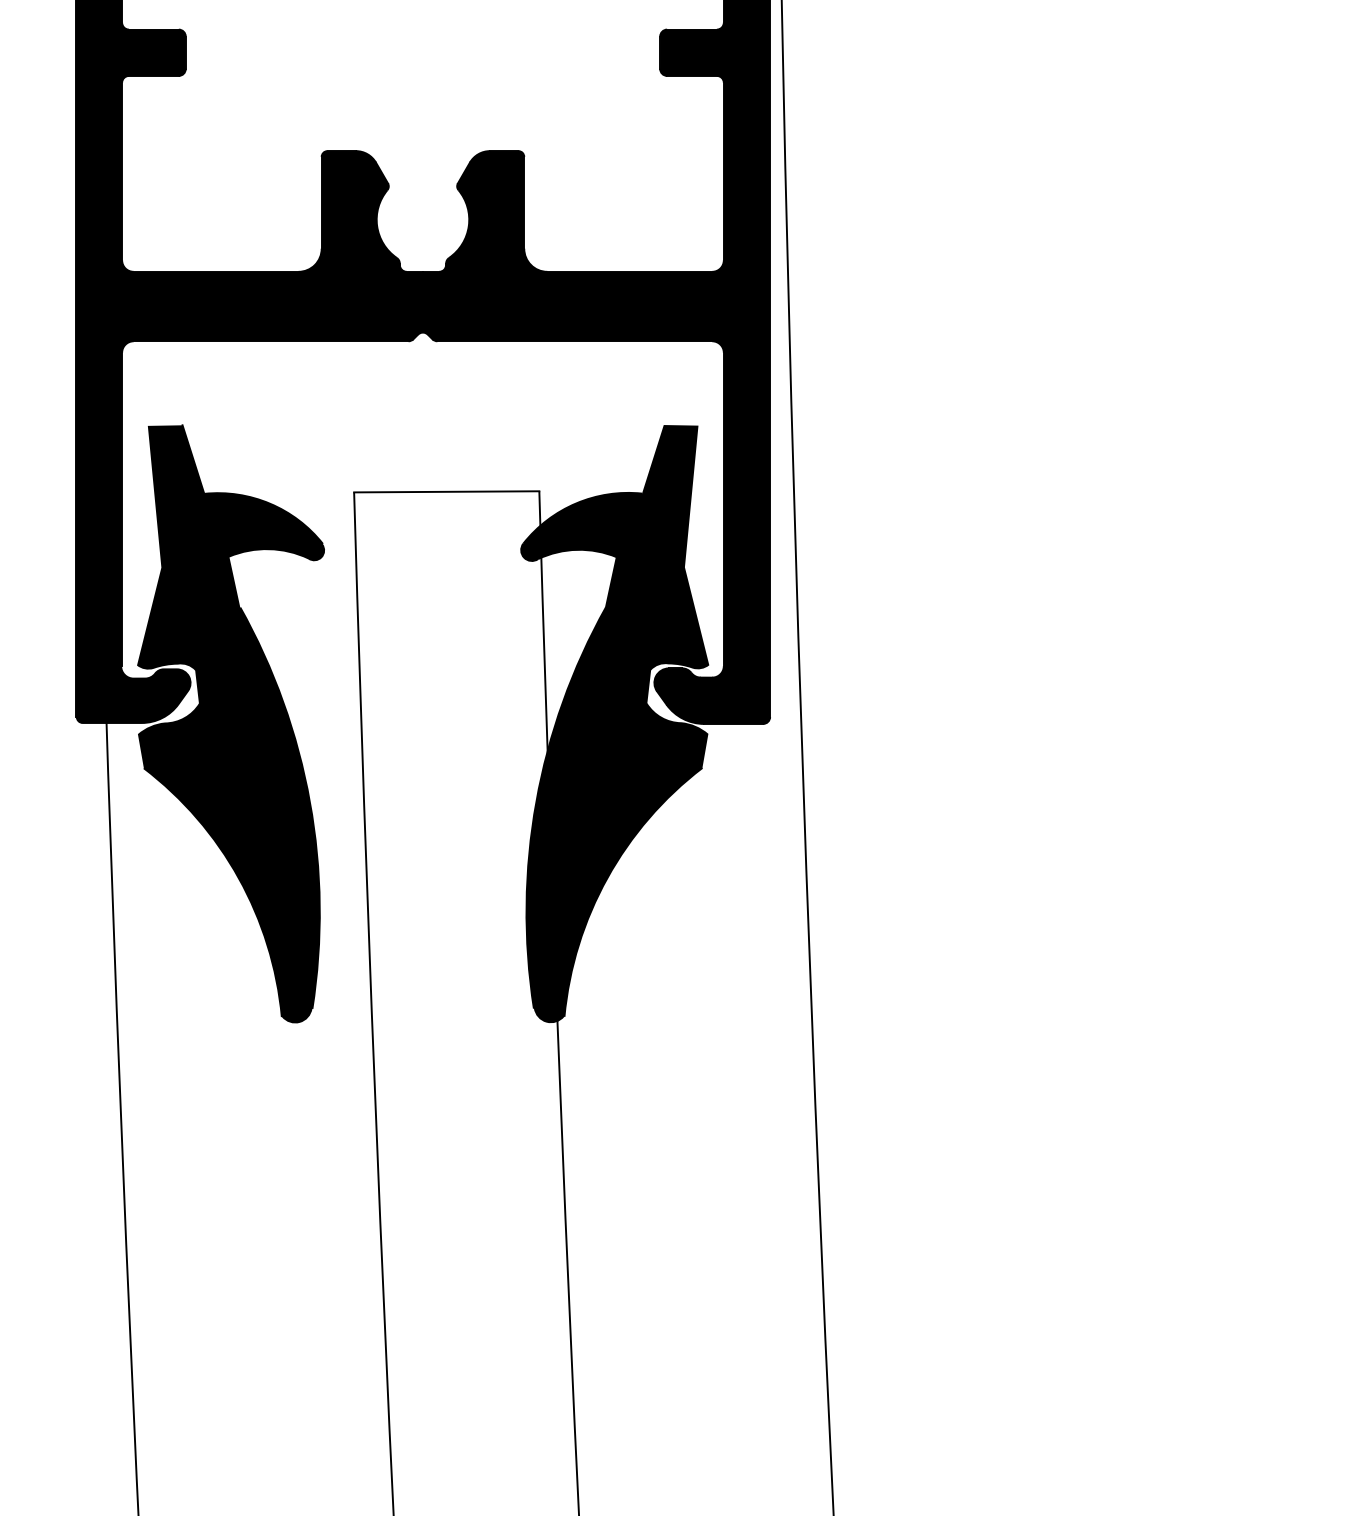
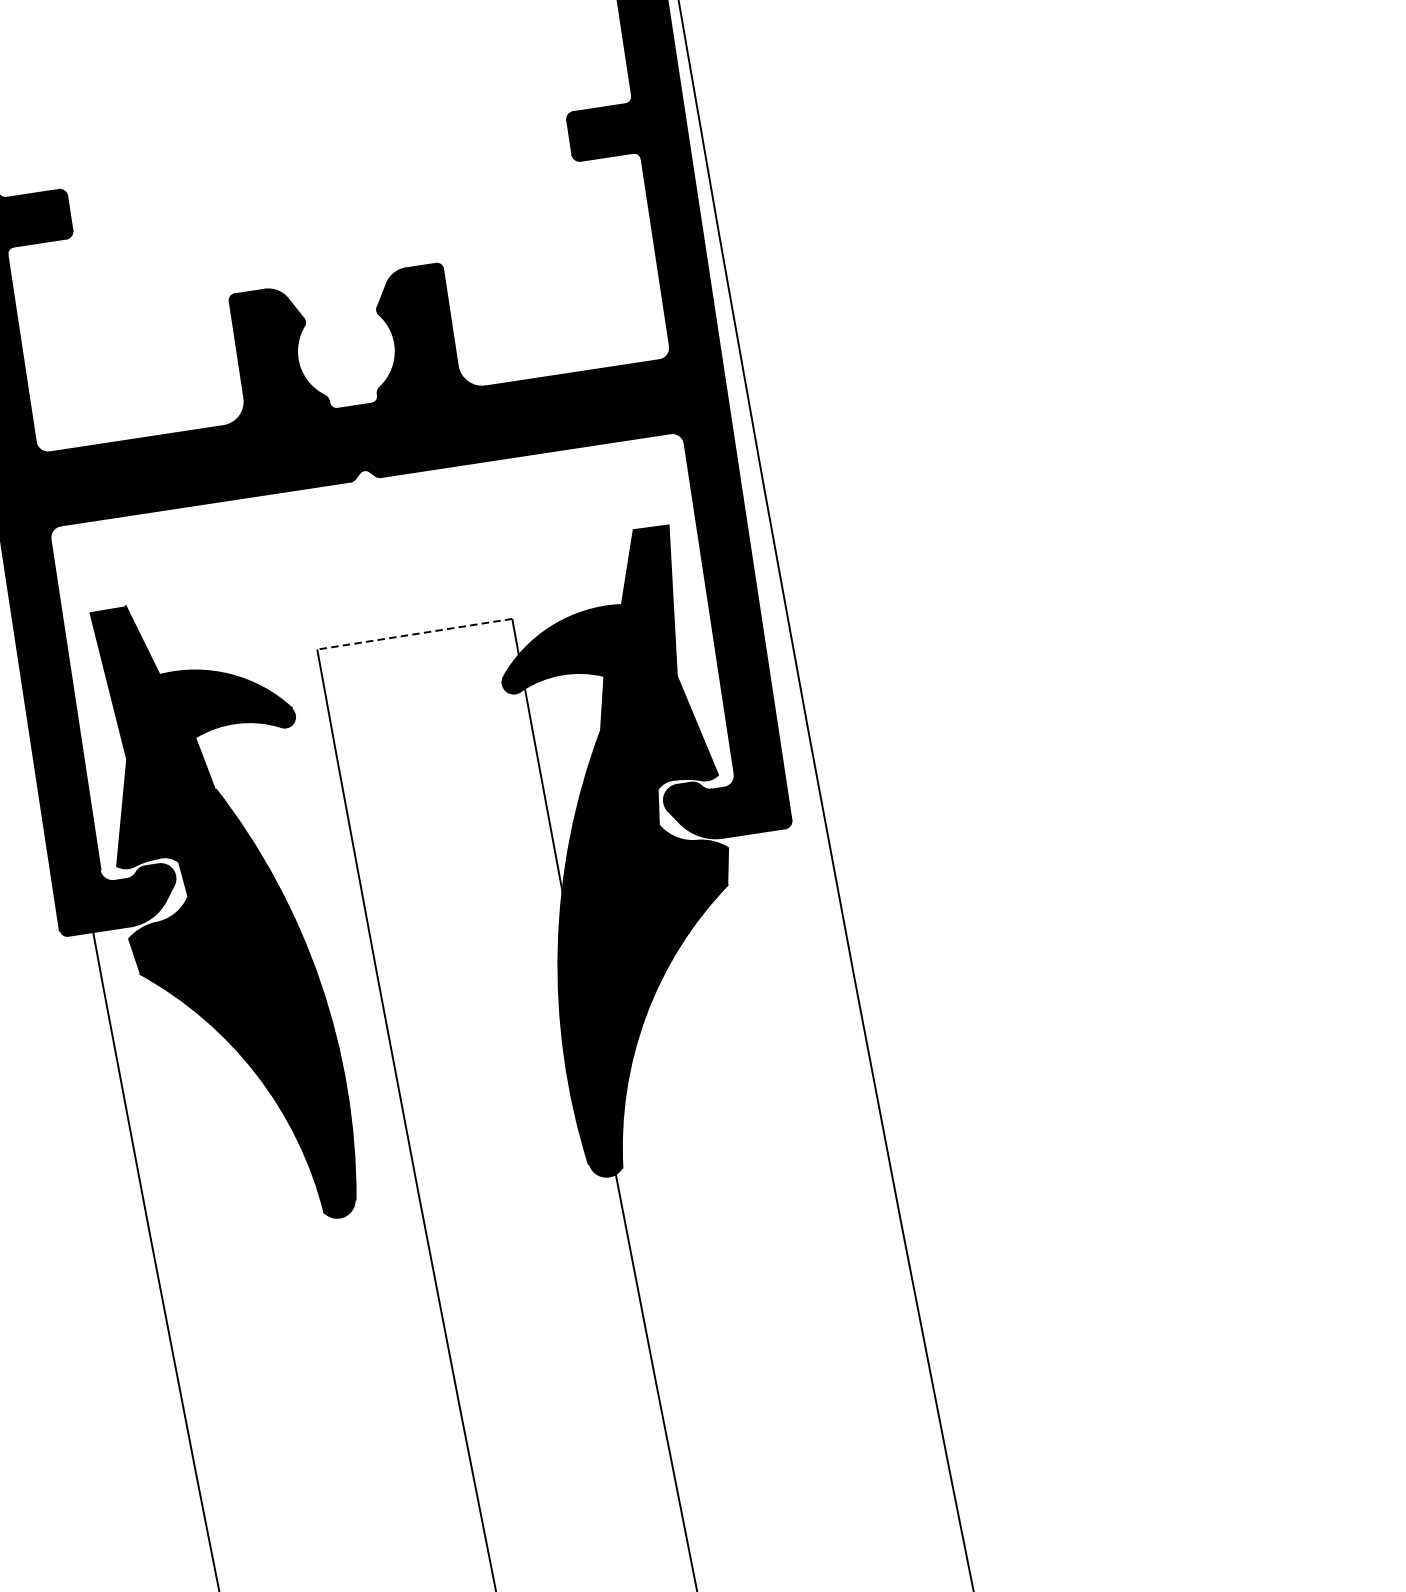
line: (446, 491) -> (414, 633), solid -> dashed

